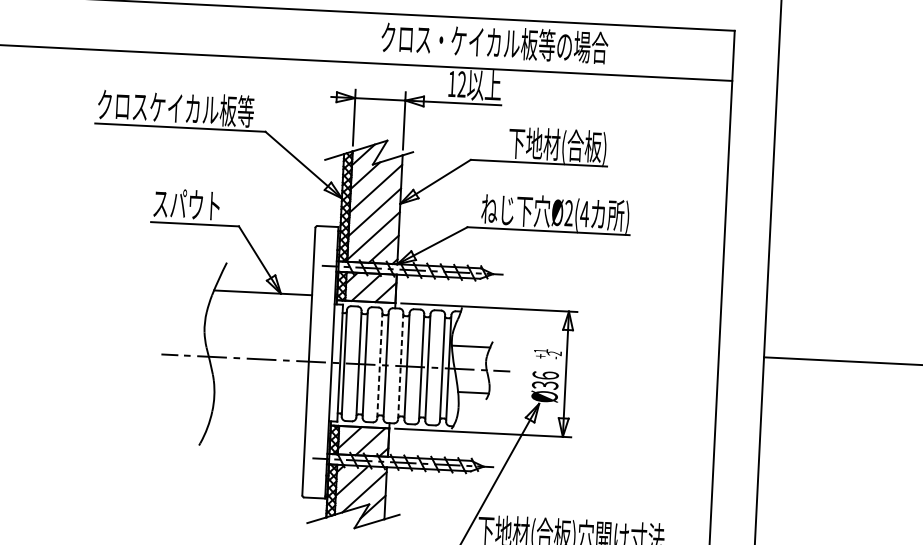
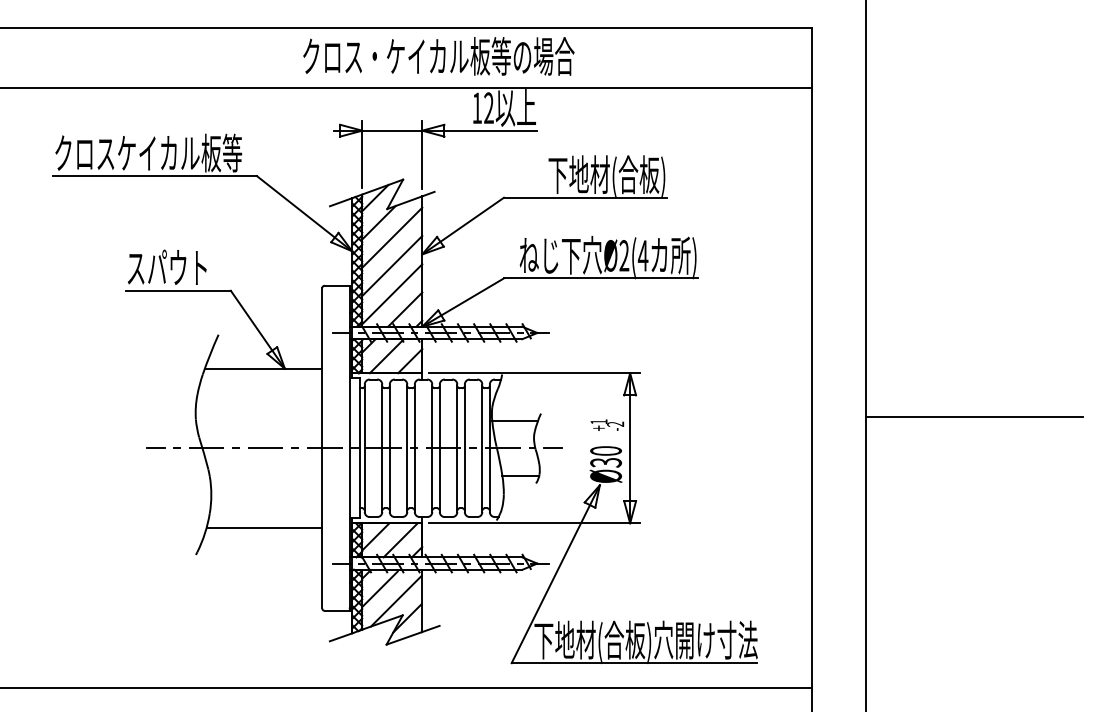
text: (494, 42) -> (438, 56), moved
line: (380, 365) -> (407, 448), dashed -> solid
line: (400, 366) -> (432, 448), dashed -> solid
text: (545, 375) -> (605, 450), Ø36 -> Ø30
line: (257, 425) -> (264, 527), added

